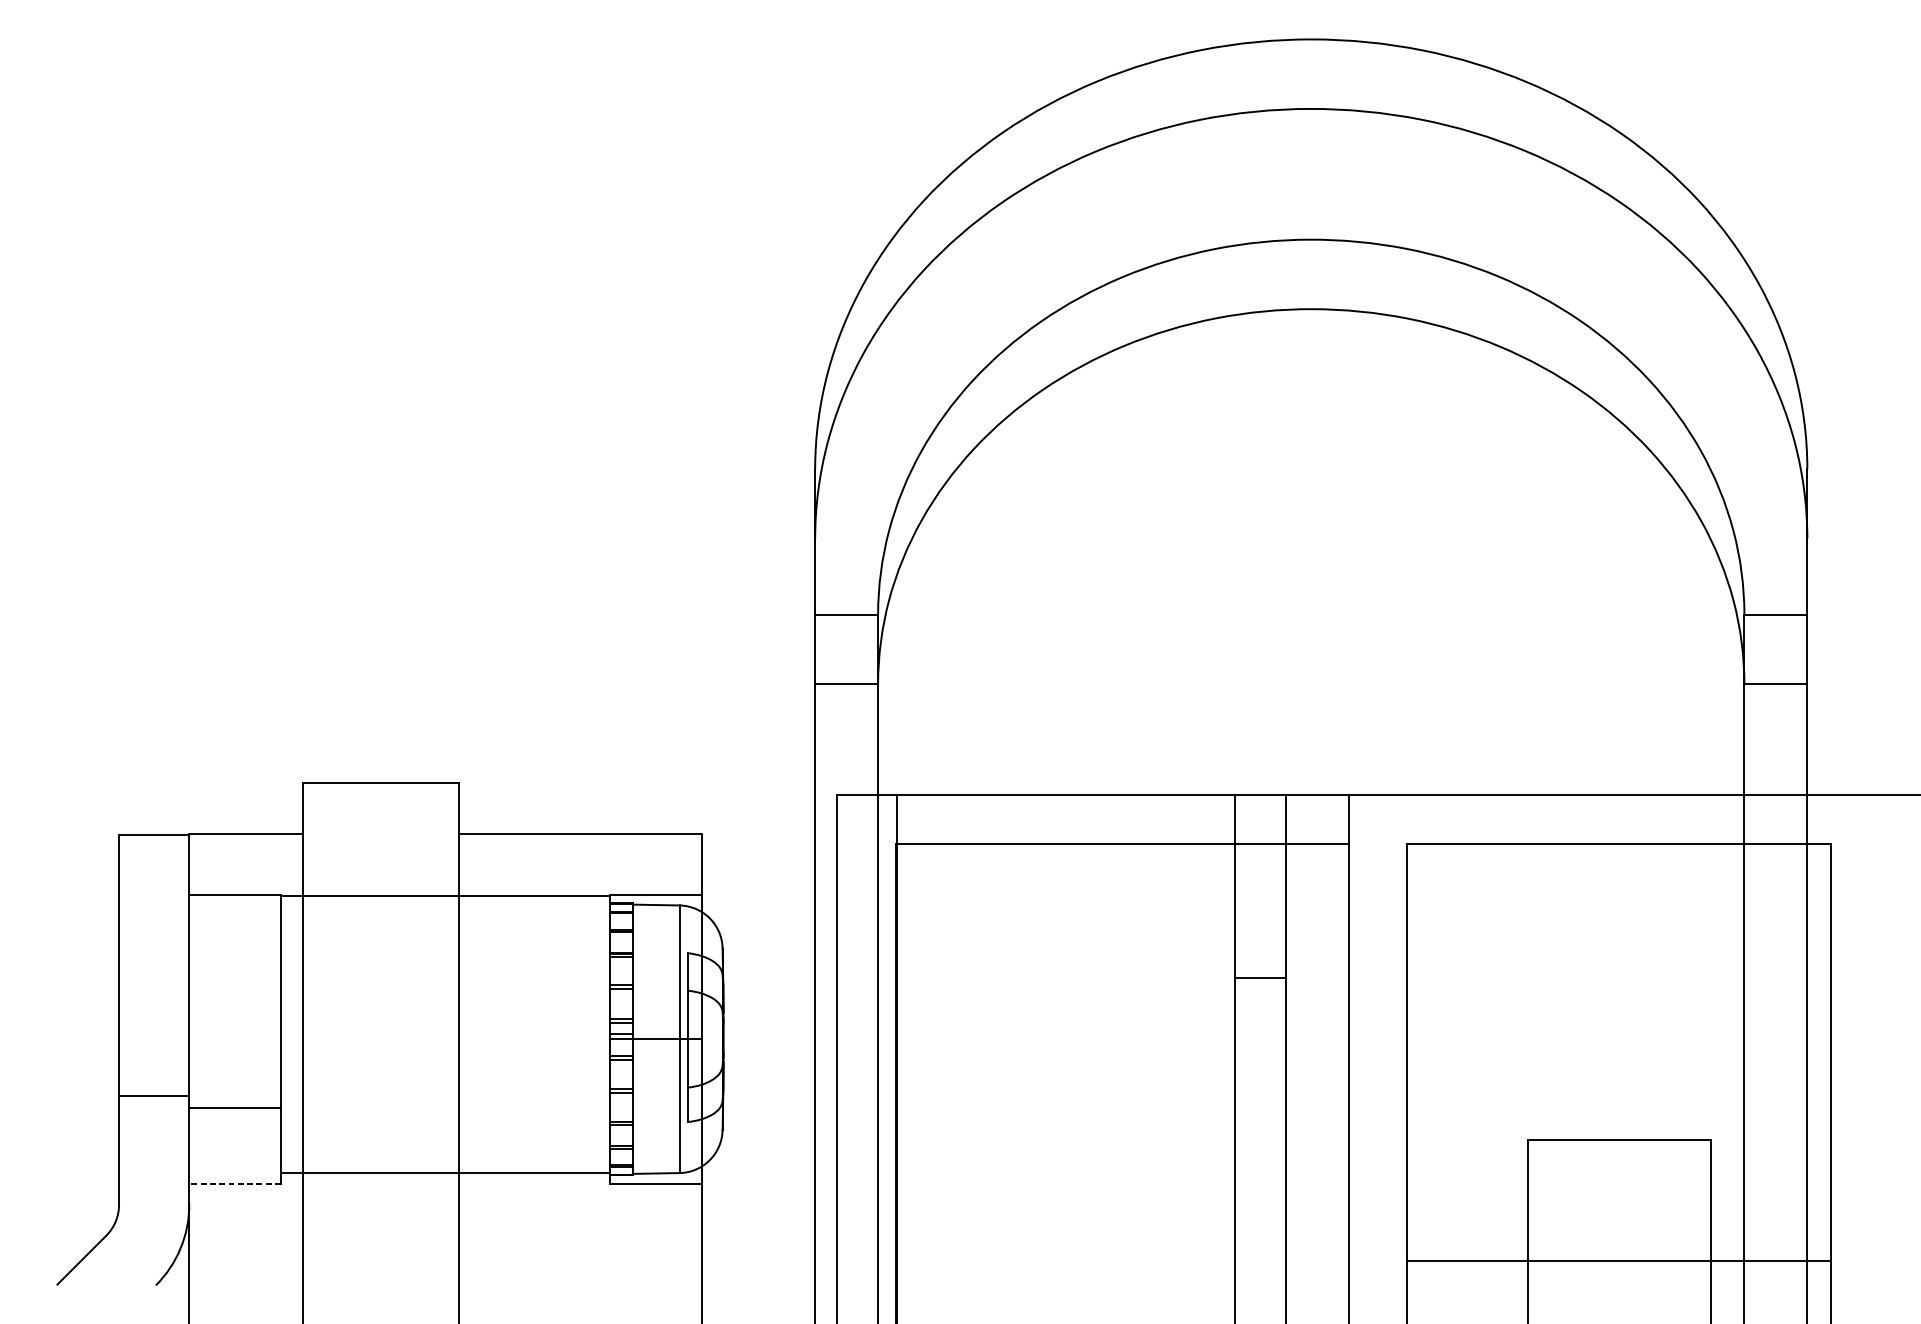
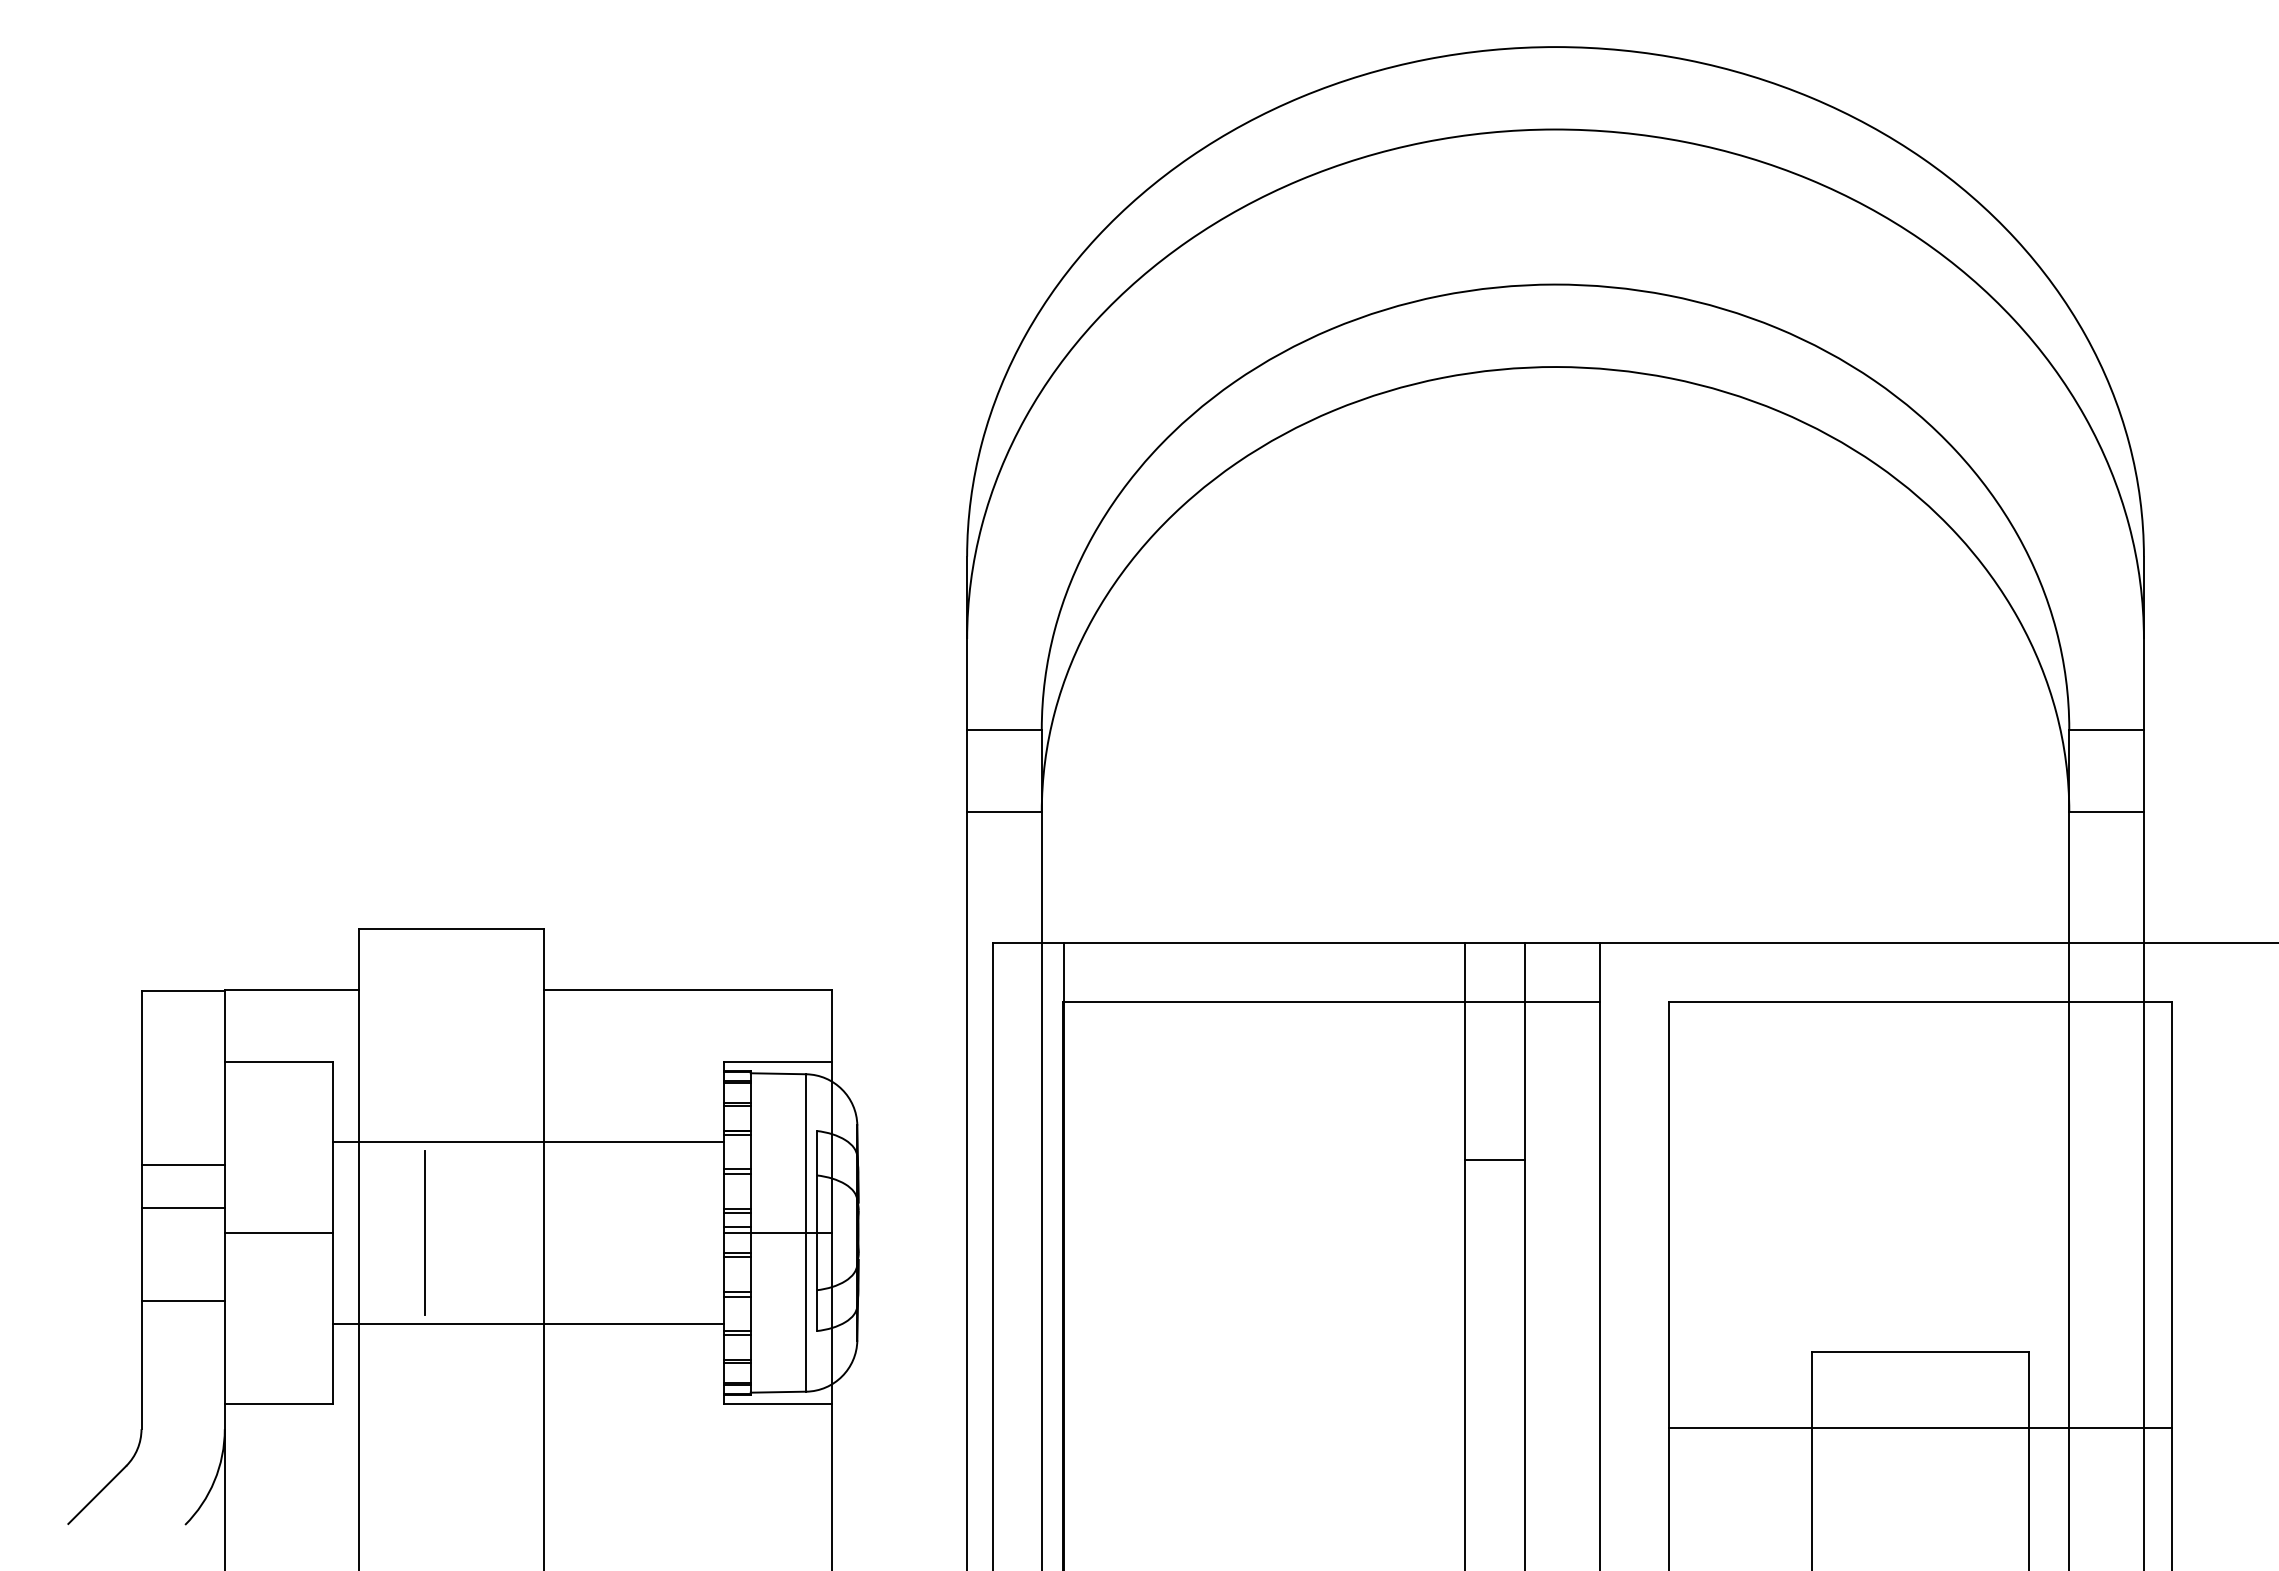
line: (445, 895) -> (528, 1141), moved
line: (153, 982) -> (182, 1165), added
line: (153, 1017) -> (182, 1207), added
line: (357, 1038) -> (424, 1232), added
line: (234, 1107) -> (278, 1232), moved
line: (445, 1173) -> (528, 1324), moved
line: (234, 1183) -> (278, 1404), dashed -> solid
line: (1618, 1260) -> (1920, 1428), moved

